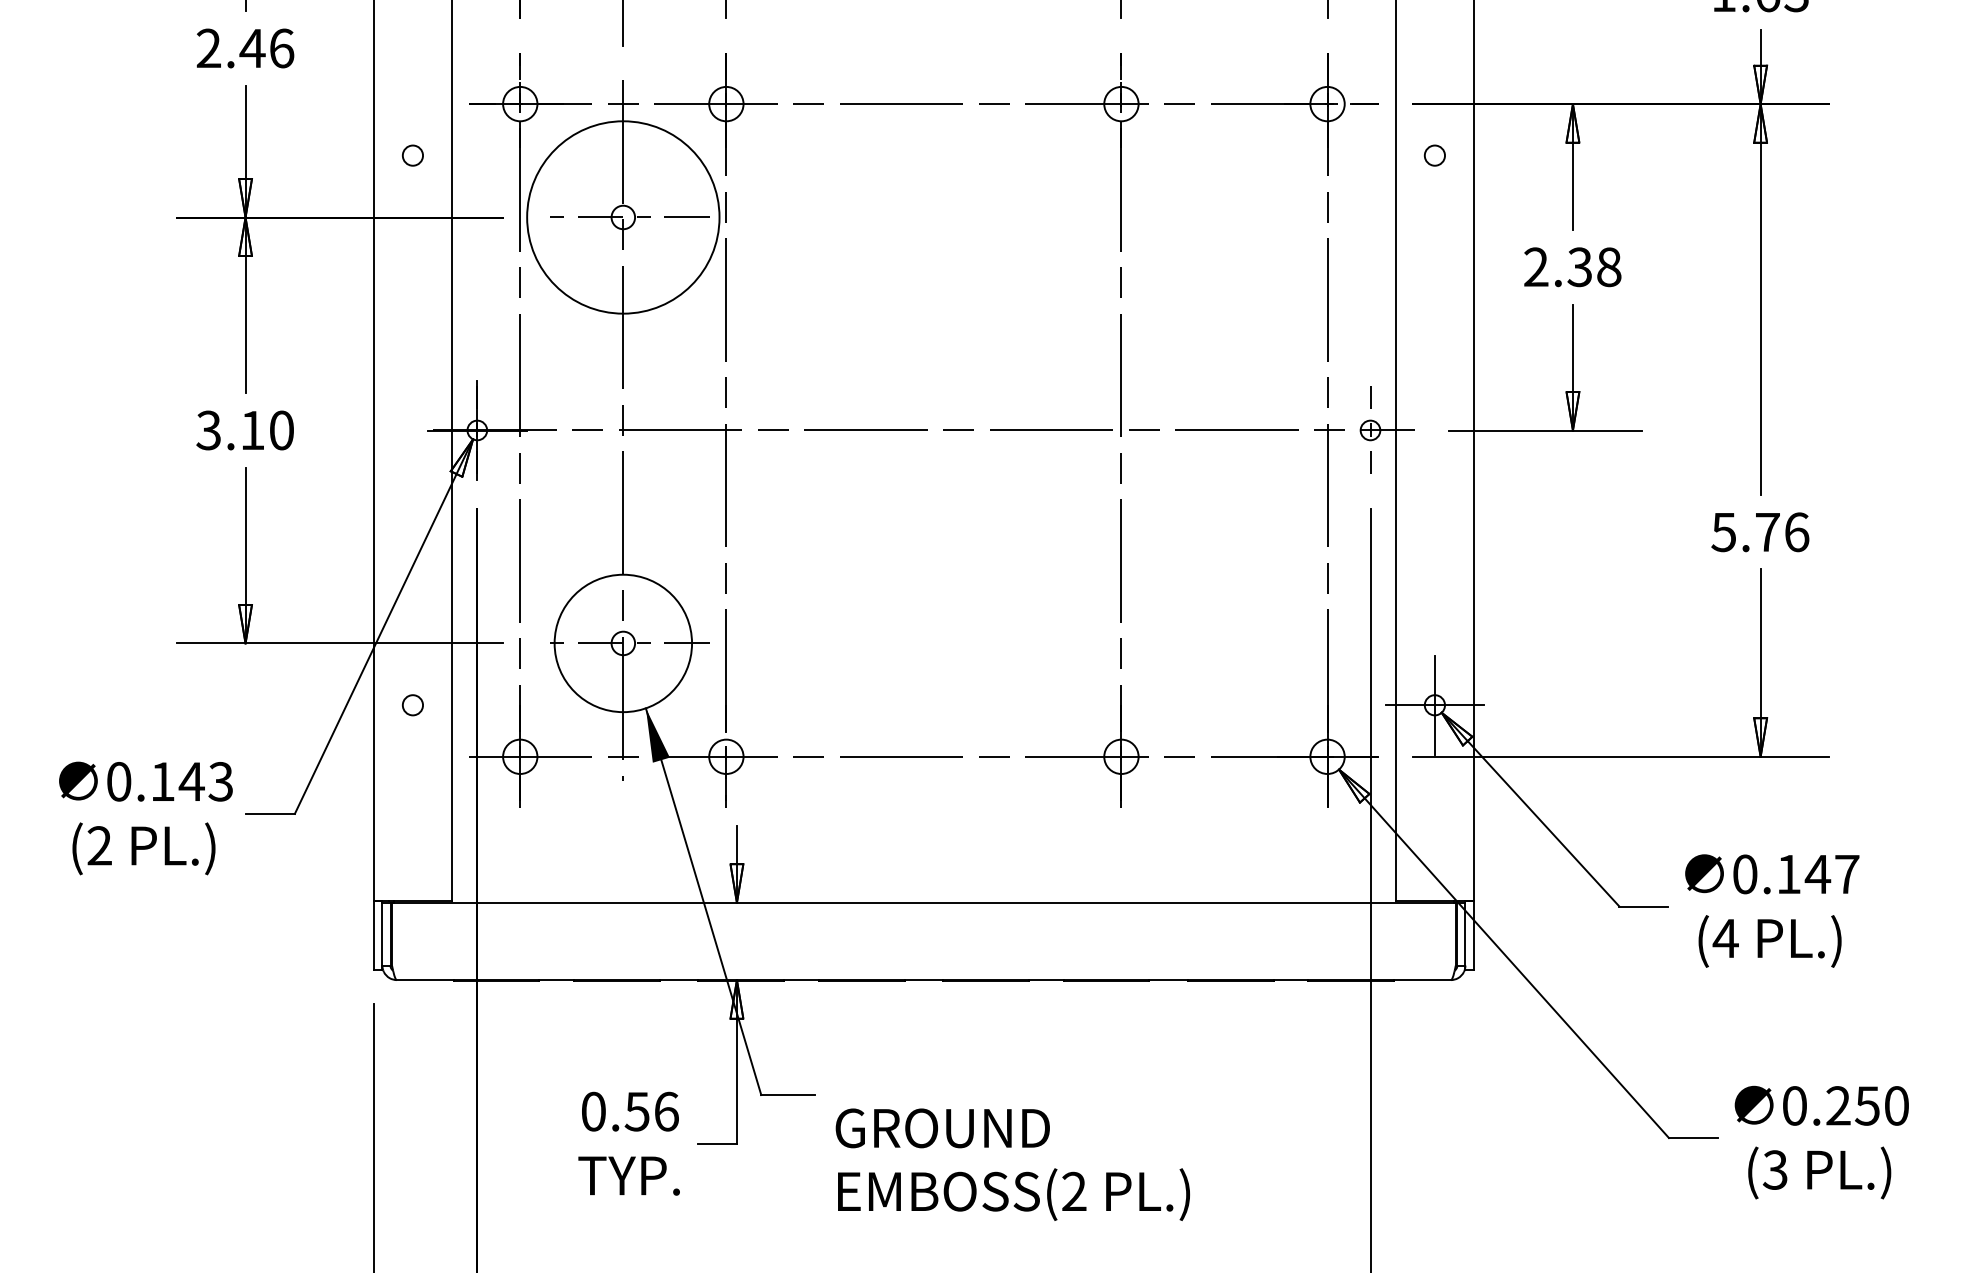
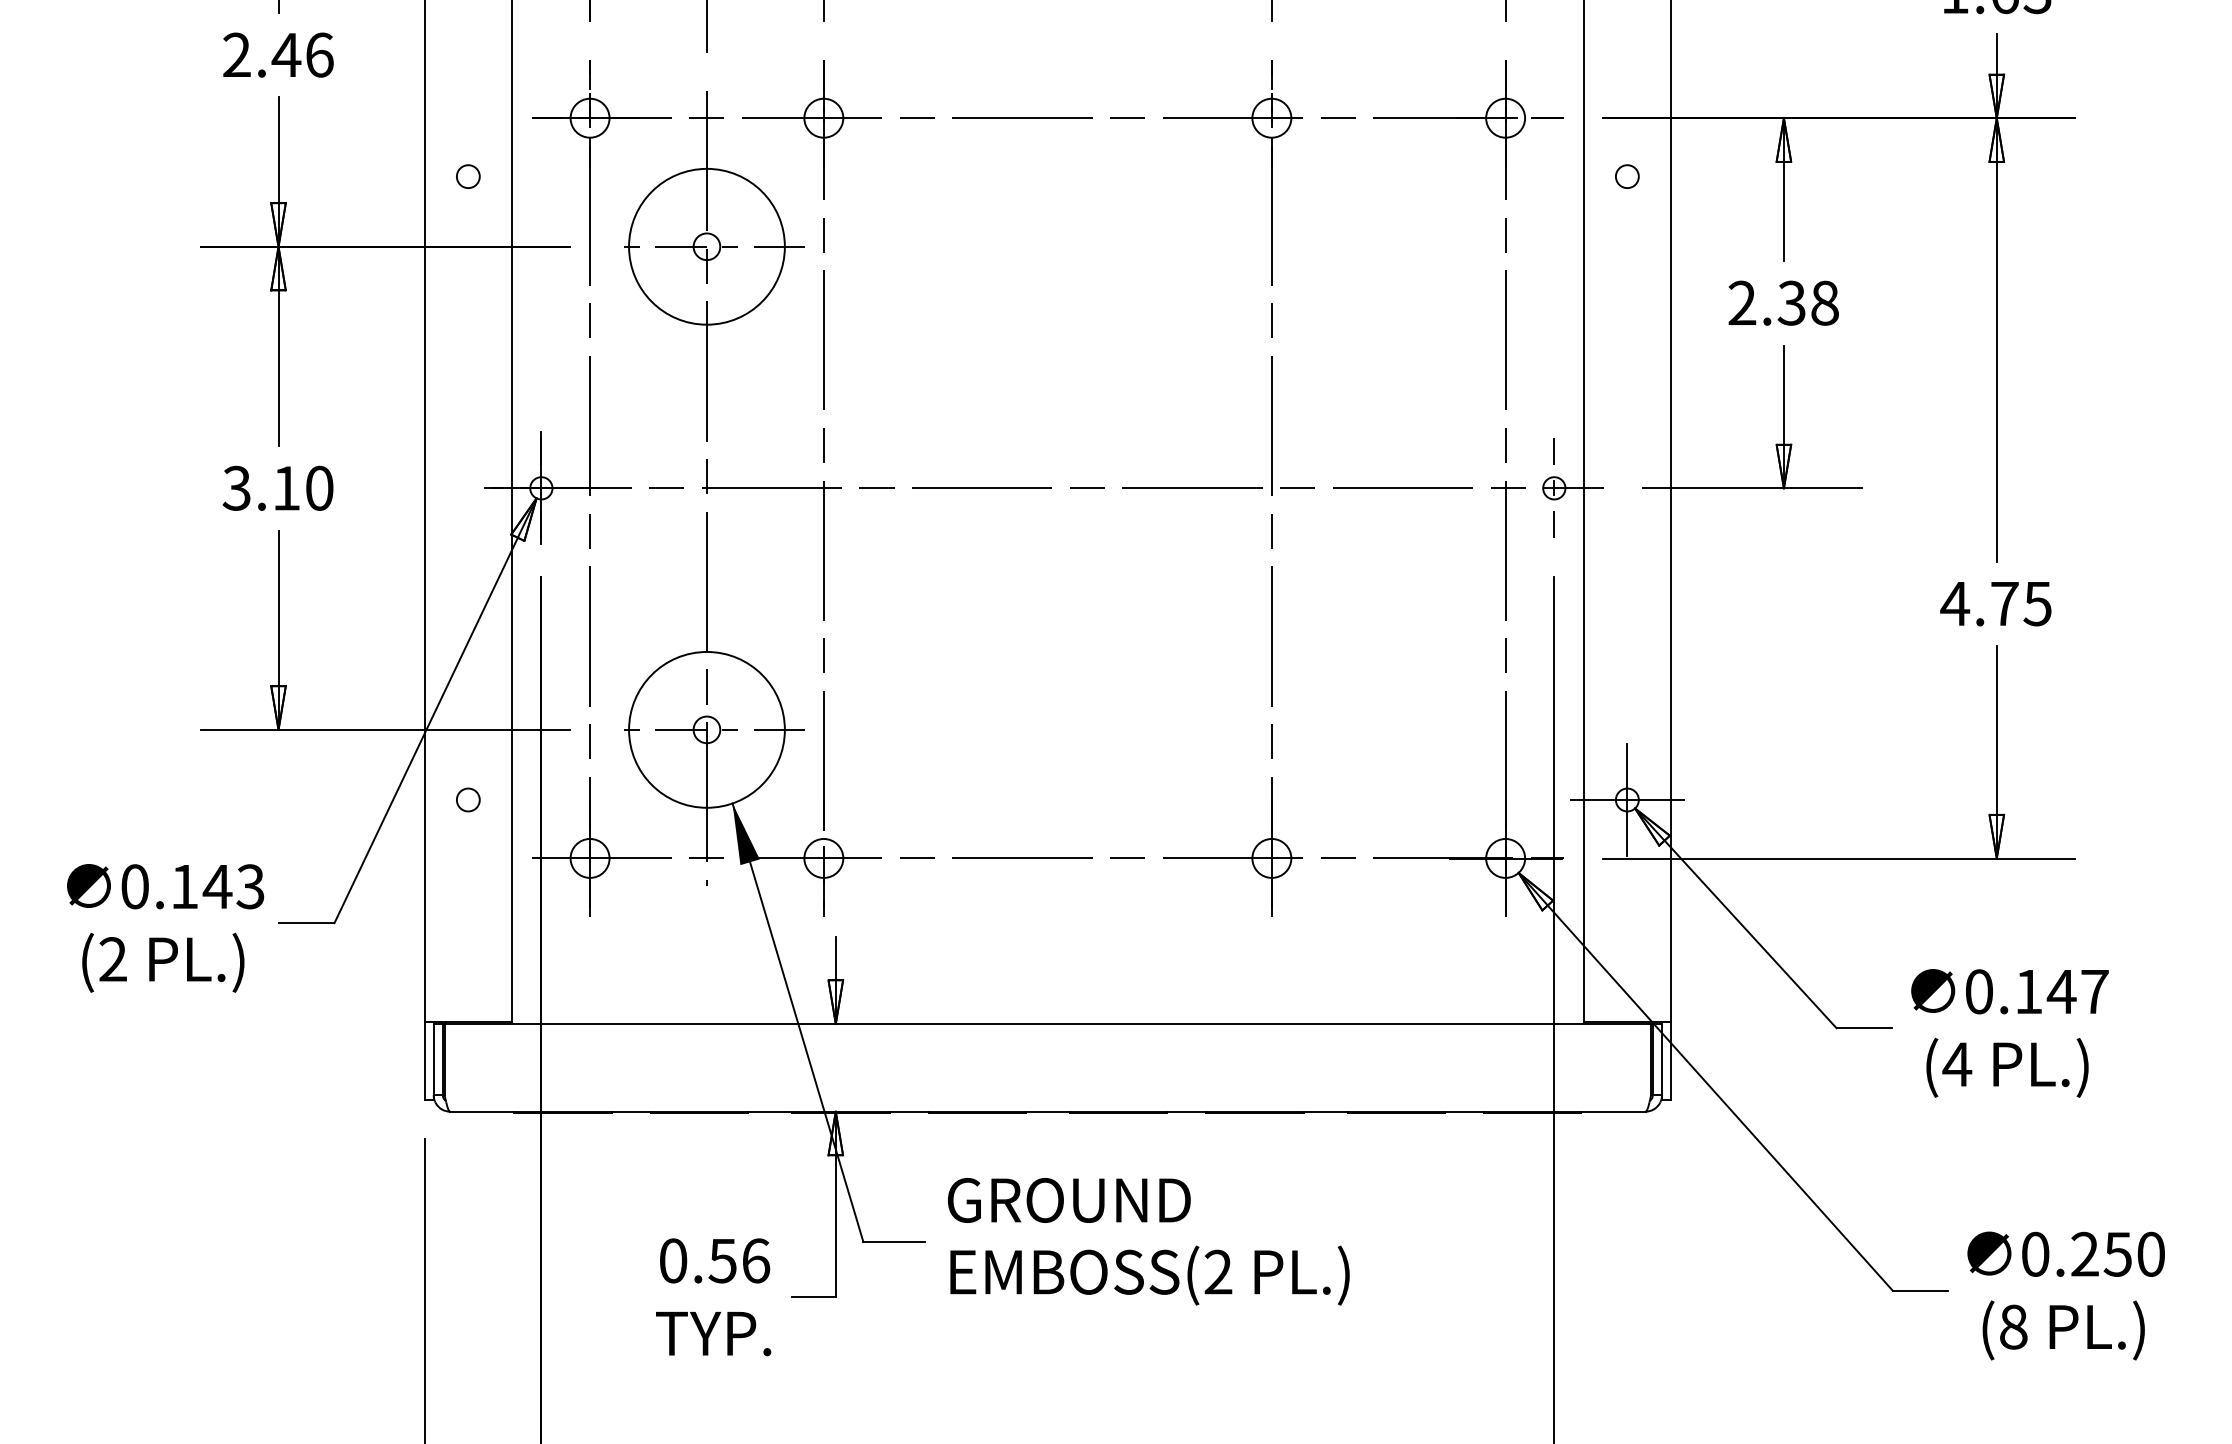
circle: (623, 217) -> (707, 246), size x0.71
text: (1759, 532) -> (1995, 604), 5.76 -> 4.75
text: (1012, 1164) -> (1148, 1241), moved
text: (1774, 1169) -> (2012, 1326), (3 -> (8

